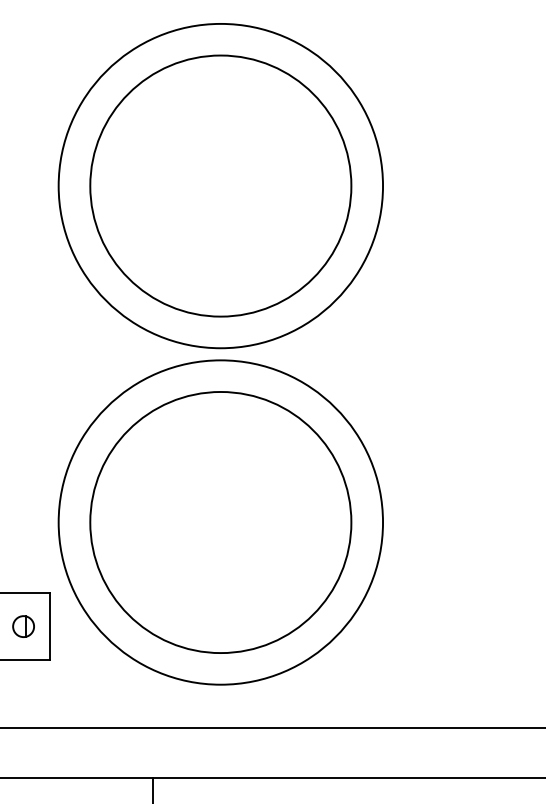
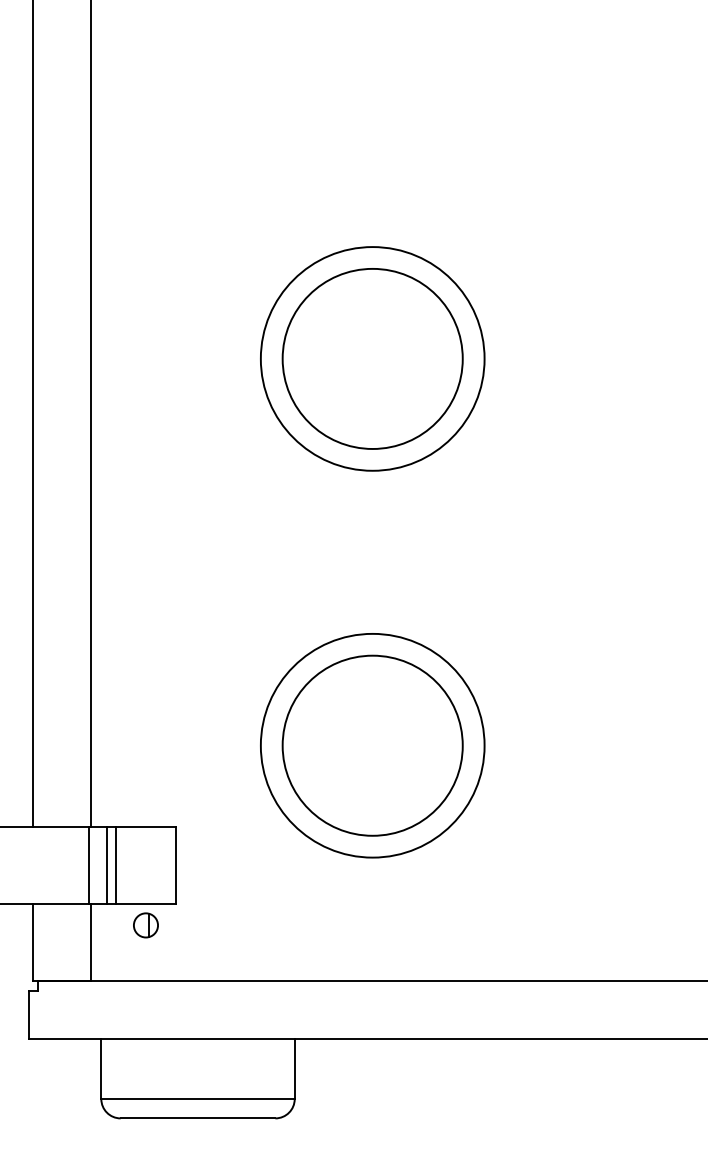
circle: (220, 185) -> (372, 358), size x0.6
circle: (220, 185) -> (372, 358), size x0.6
circle: (220, 522) -> (372, 745), size x0.6
circle: (220, 522) -> (372, 745), size x0.6
part: (23, 626) -> (145, 925), moved

